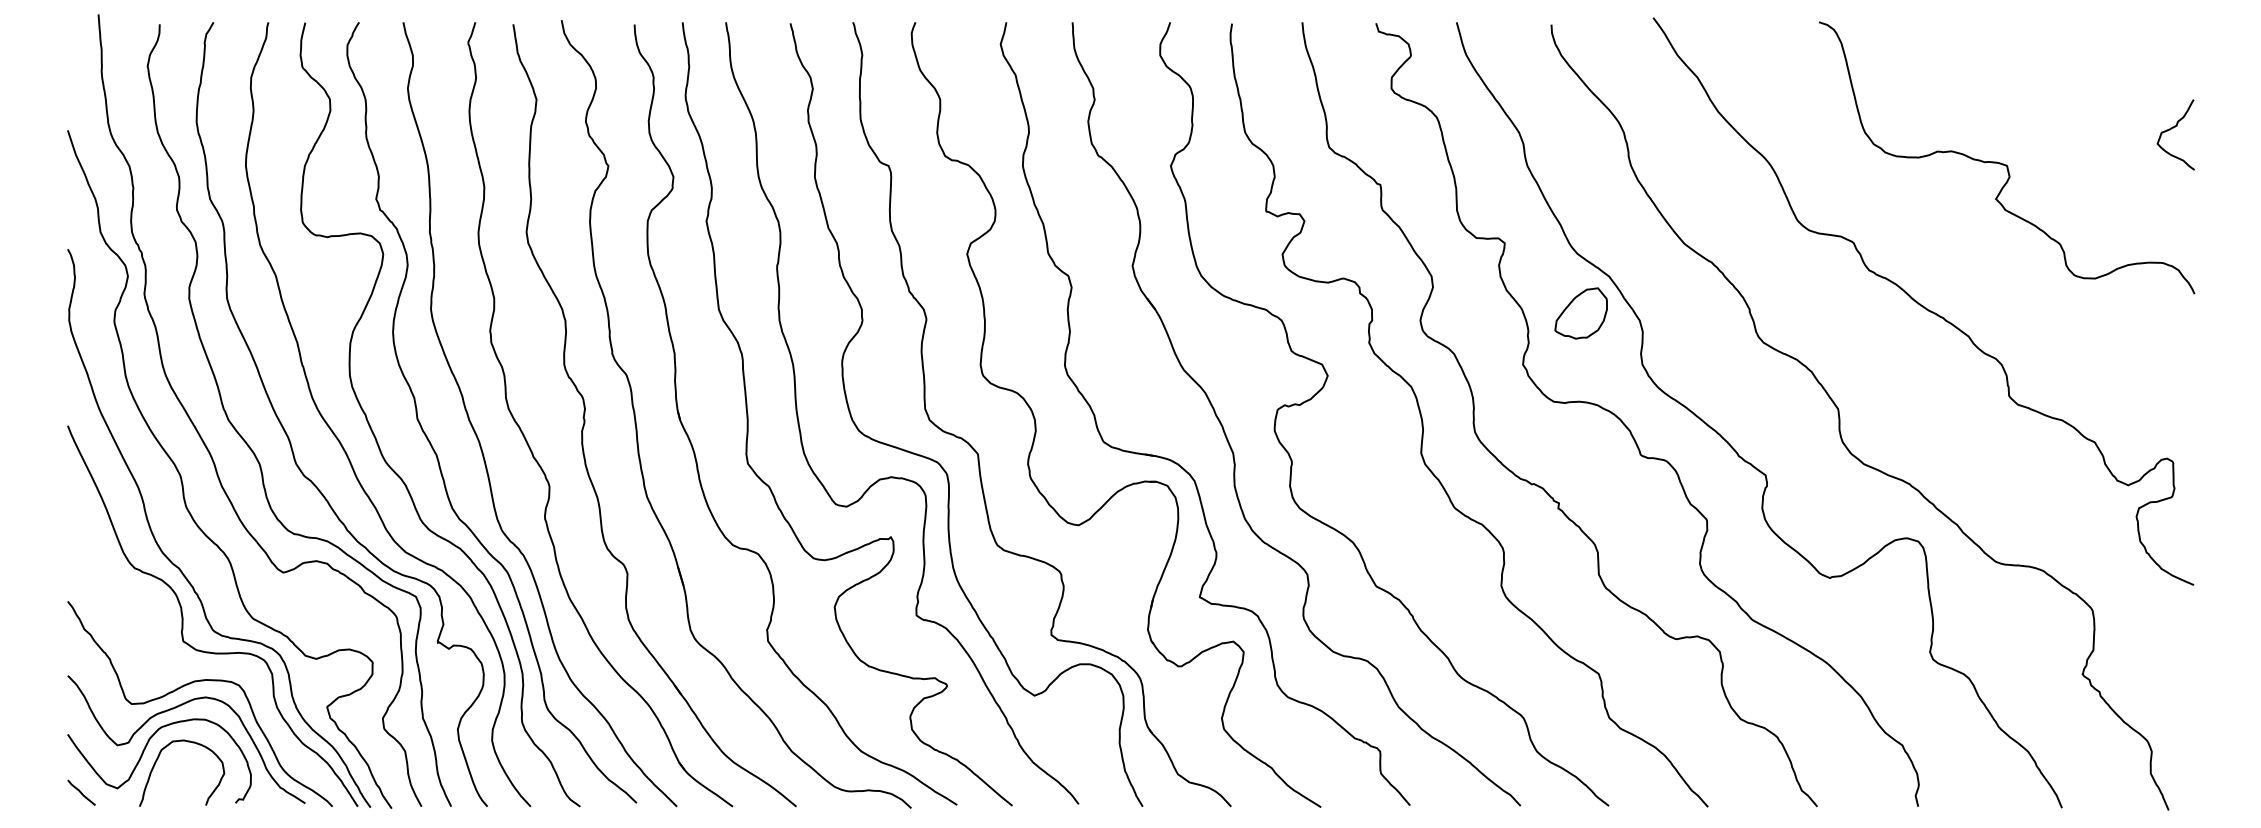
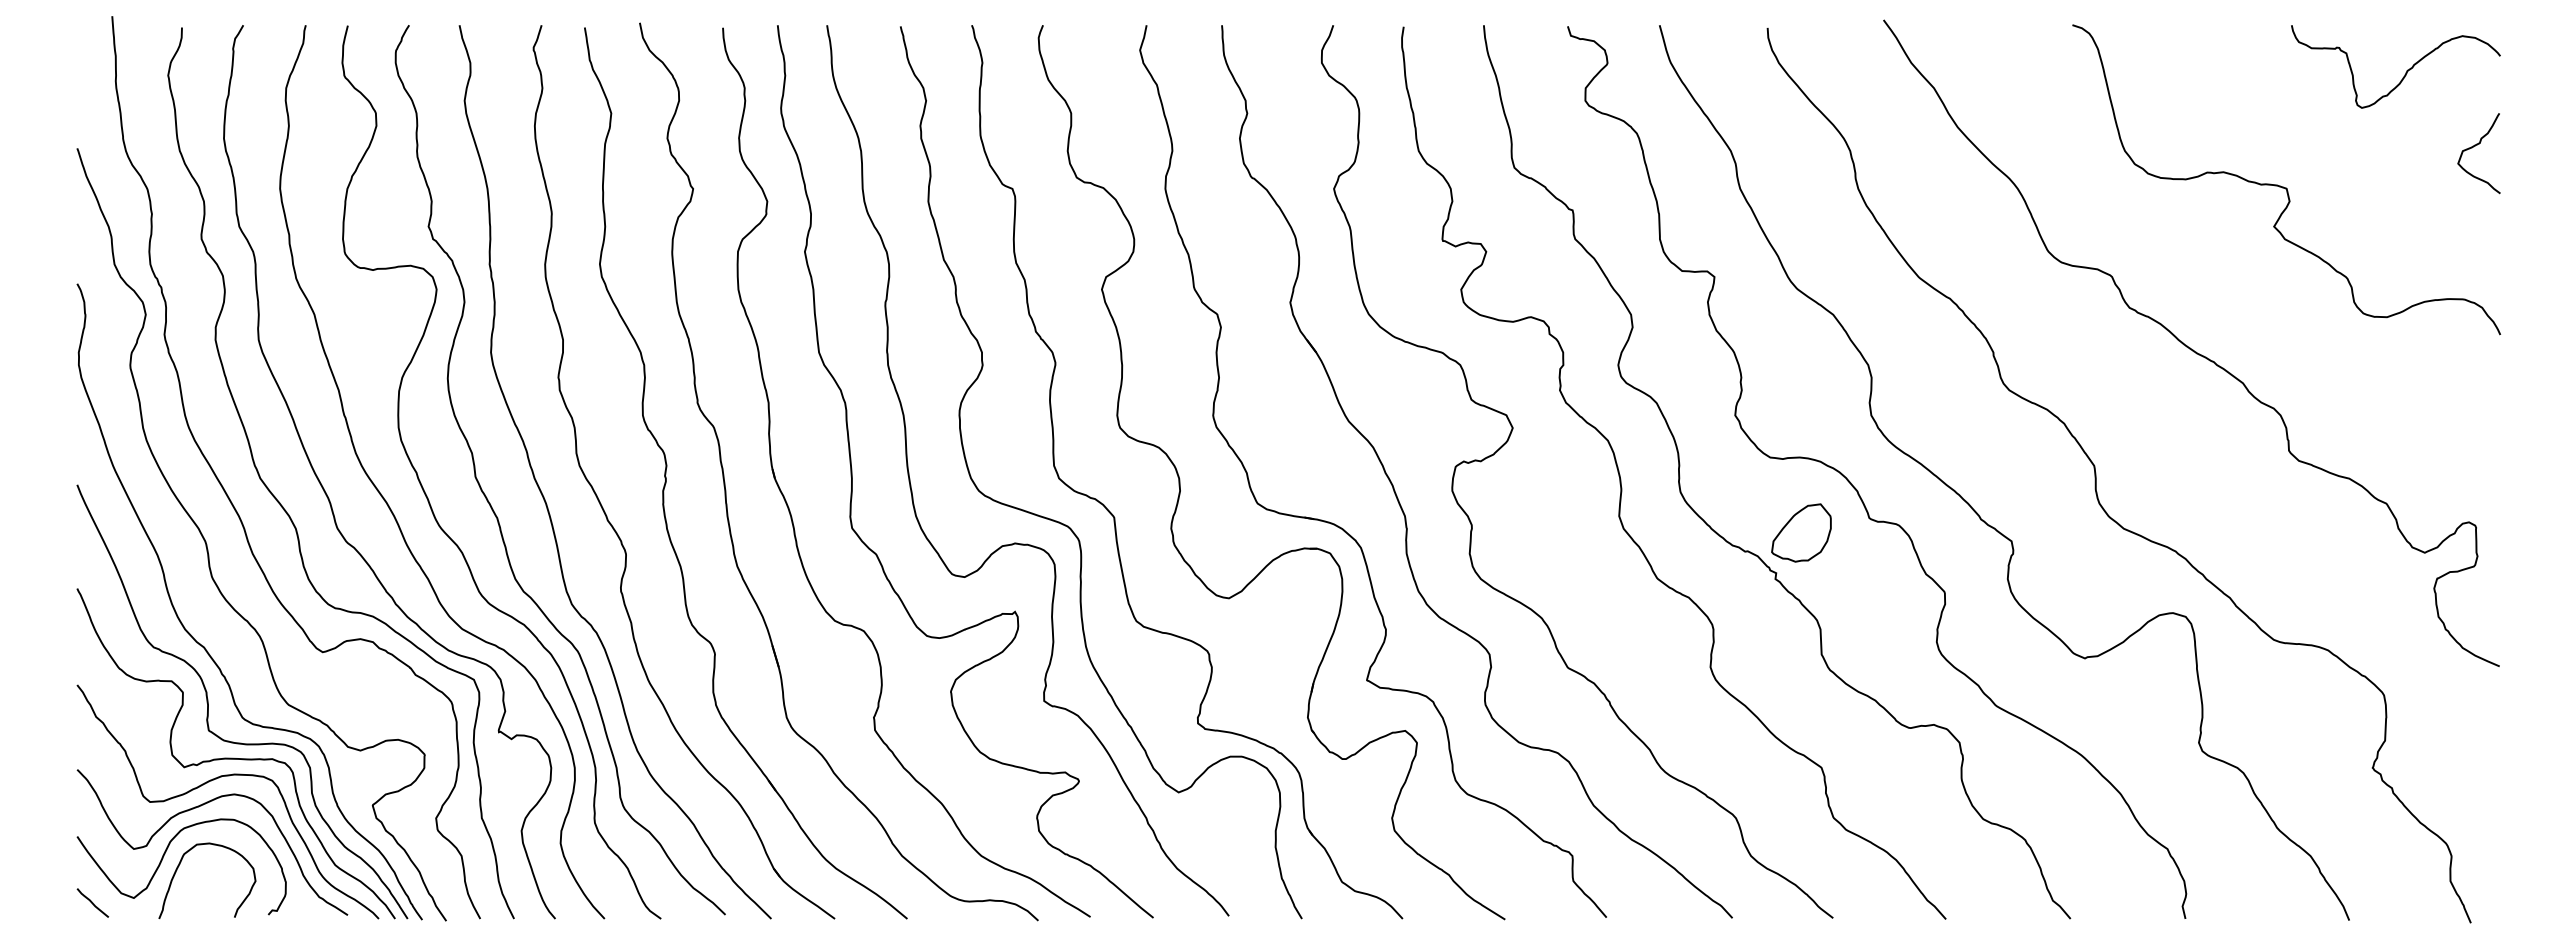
curve: (2111, 63) -> (2405, 72), added
part: (1581, 313) -> (1801, 532), moved
curve: (205, 665) -> (234, 757), added

